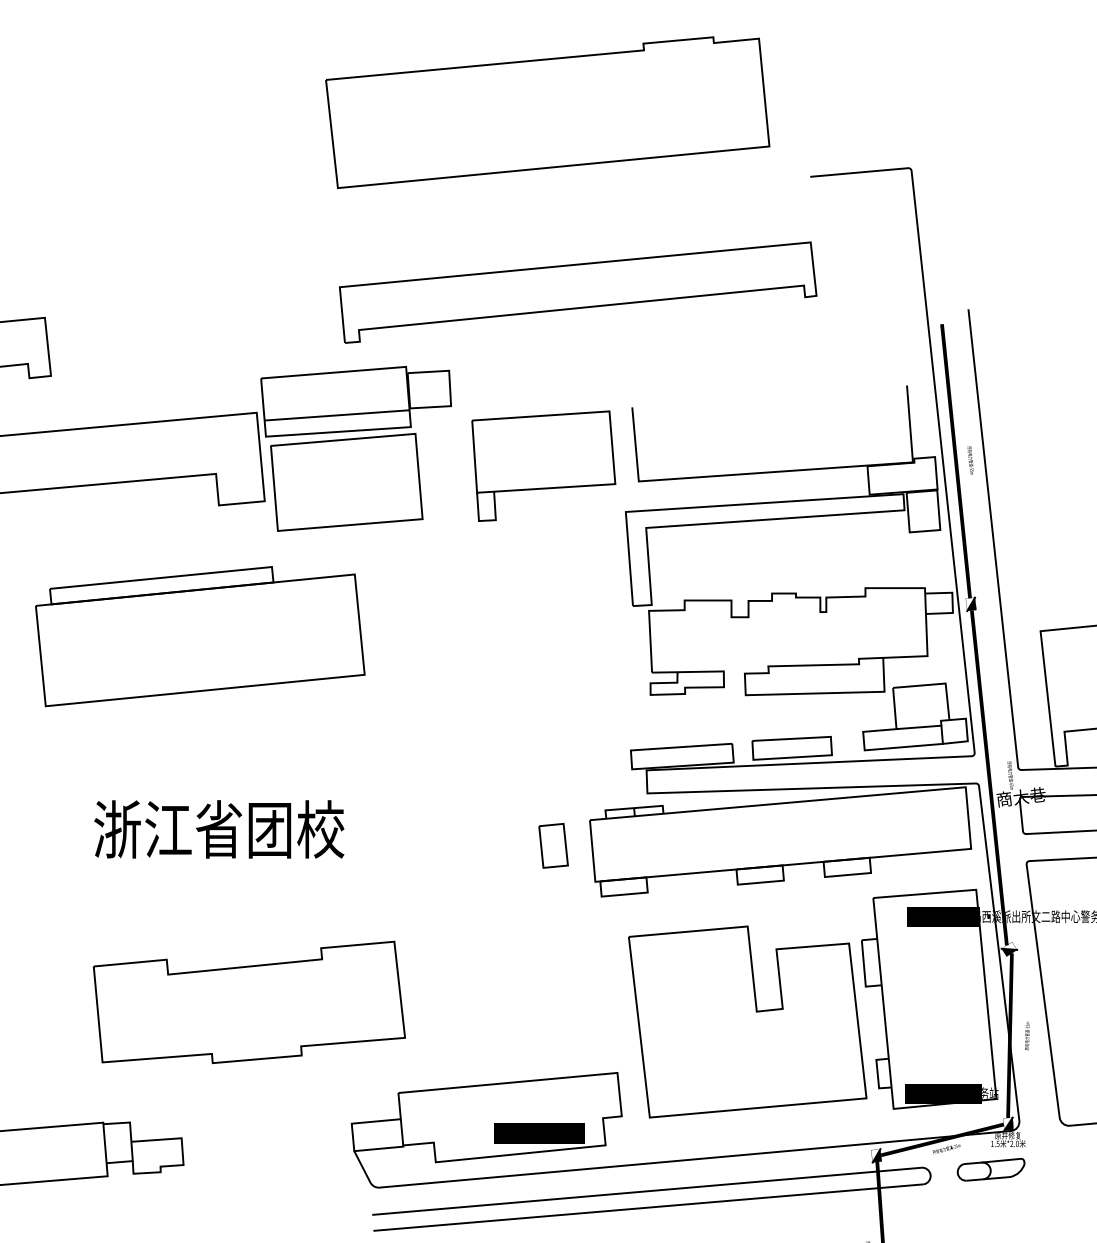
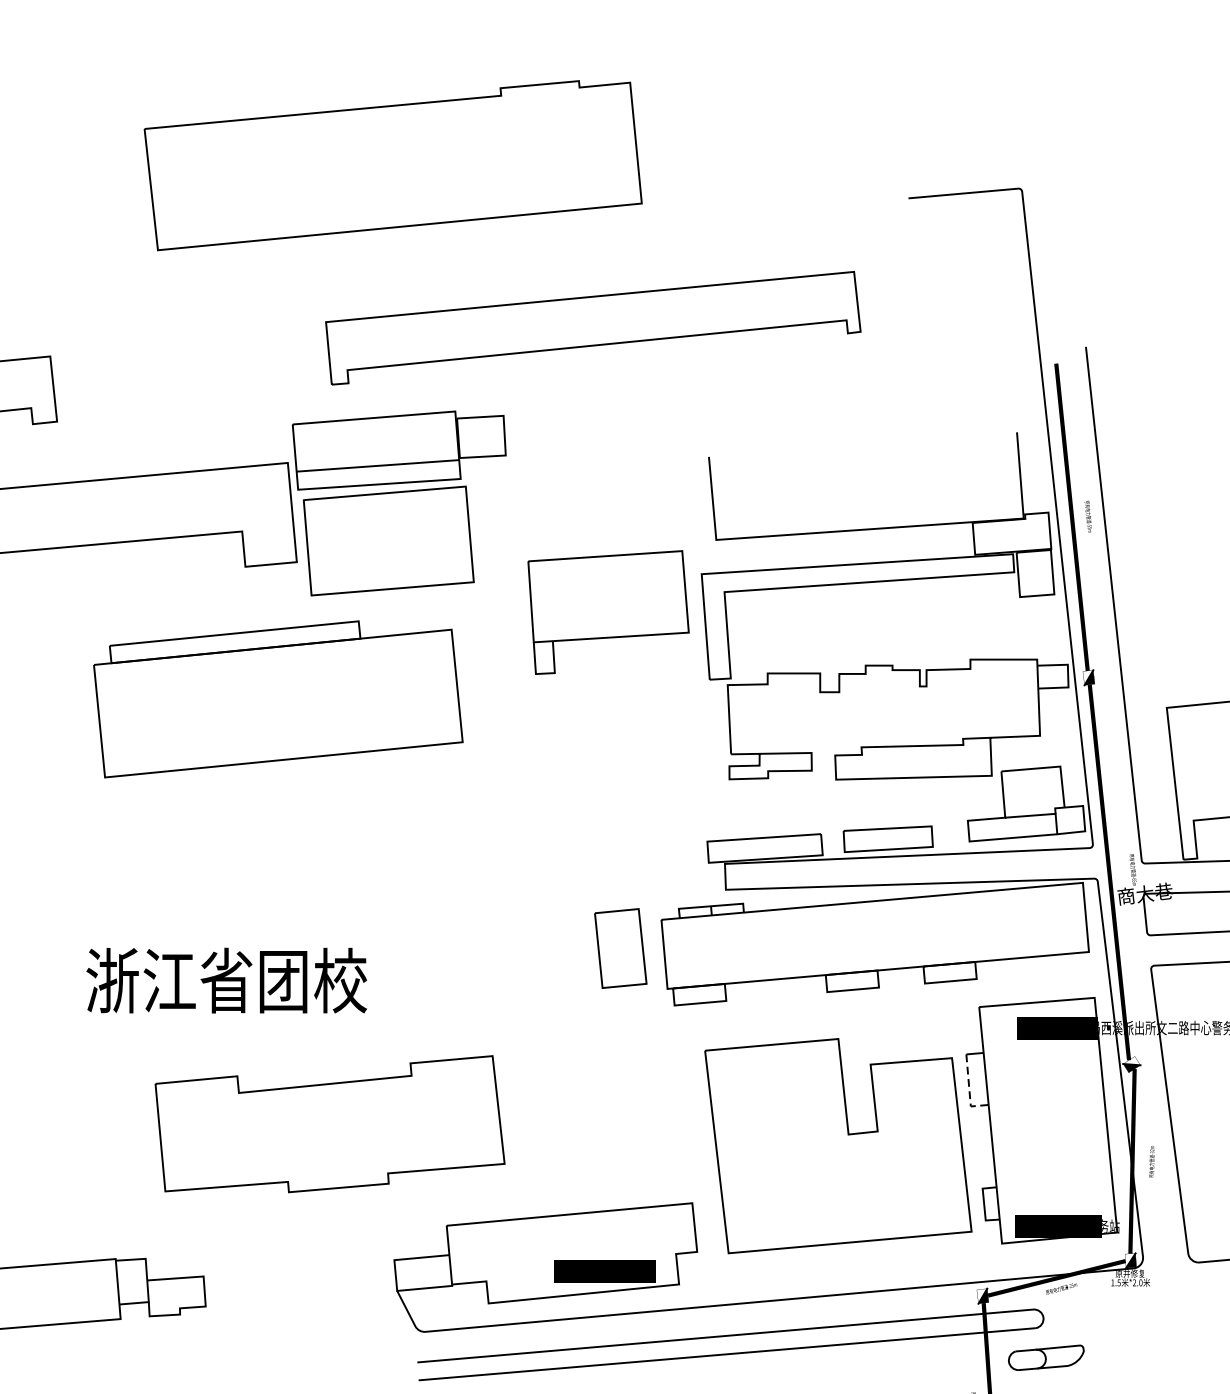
part: (547, 112) -> (392, 165), moved
part: (578, 292) -> (593, 328), moved
part: (543, 465) -> (608, 611), moved
part: (200, 636) -> (278, 699), moved
text: (219, 829) -> (226, 980), moved
part: (553, 845) -> (620, 948), size x1.6
line: (864, 971) -> (969, 1089), solid -> dashed
part: (249, 1002) -> (330, 1124), moved
part: (990, 1169) -> (1045, 1357), moved

